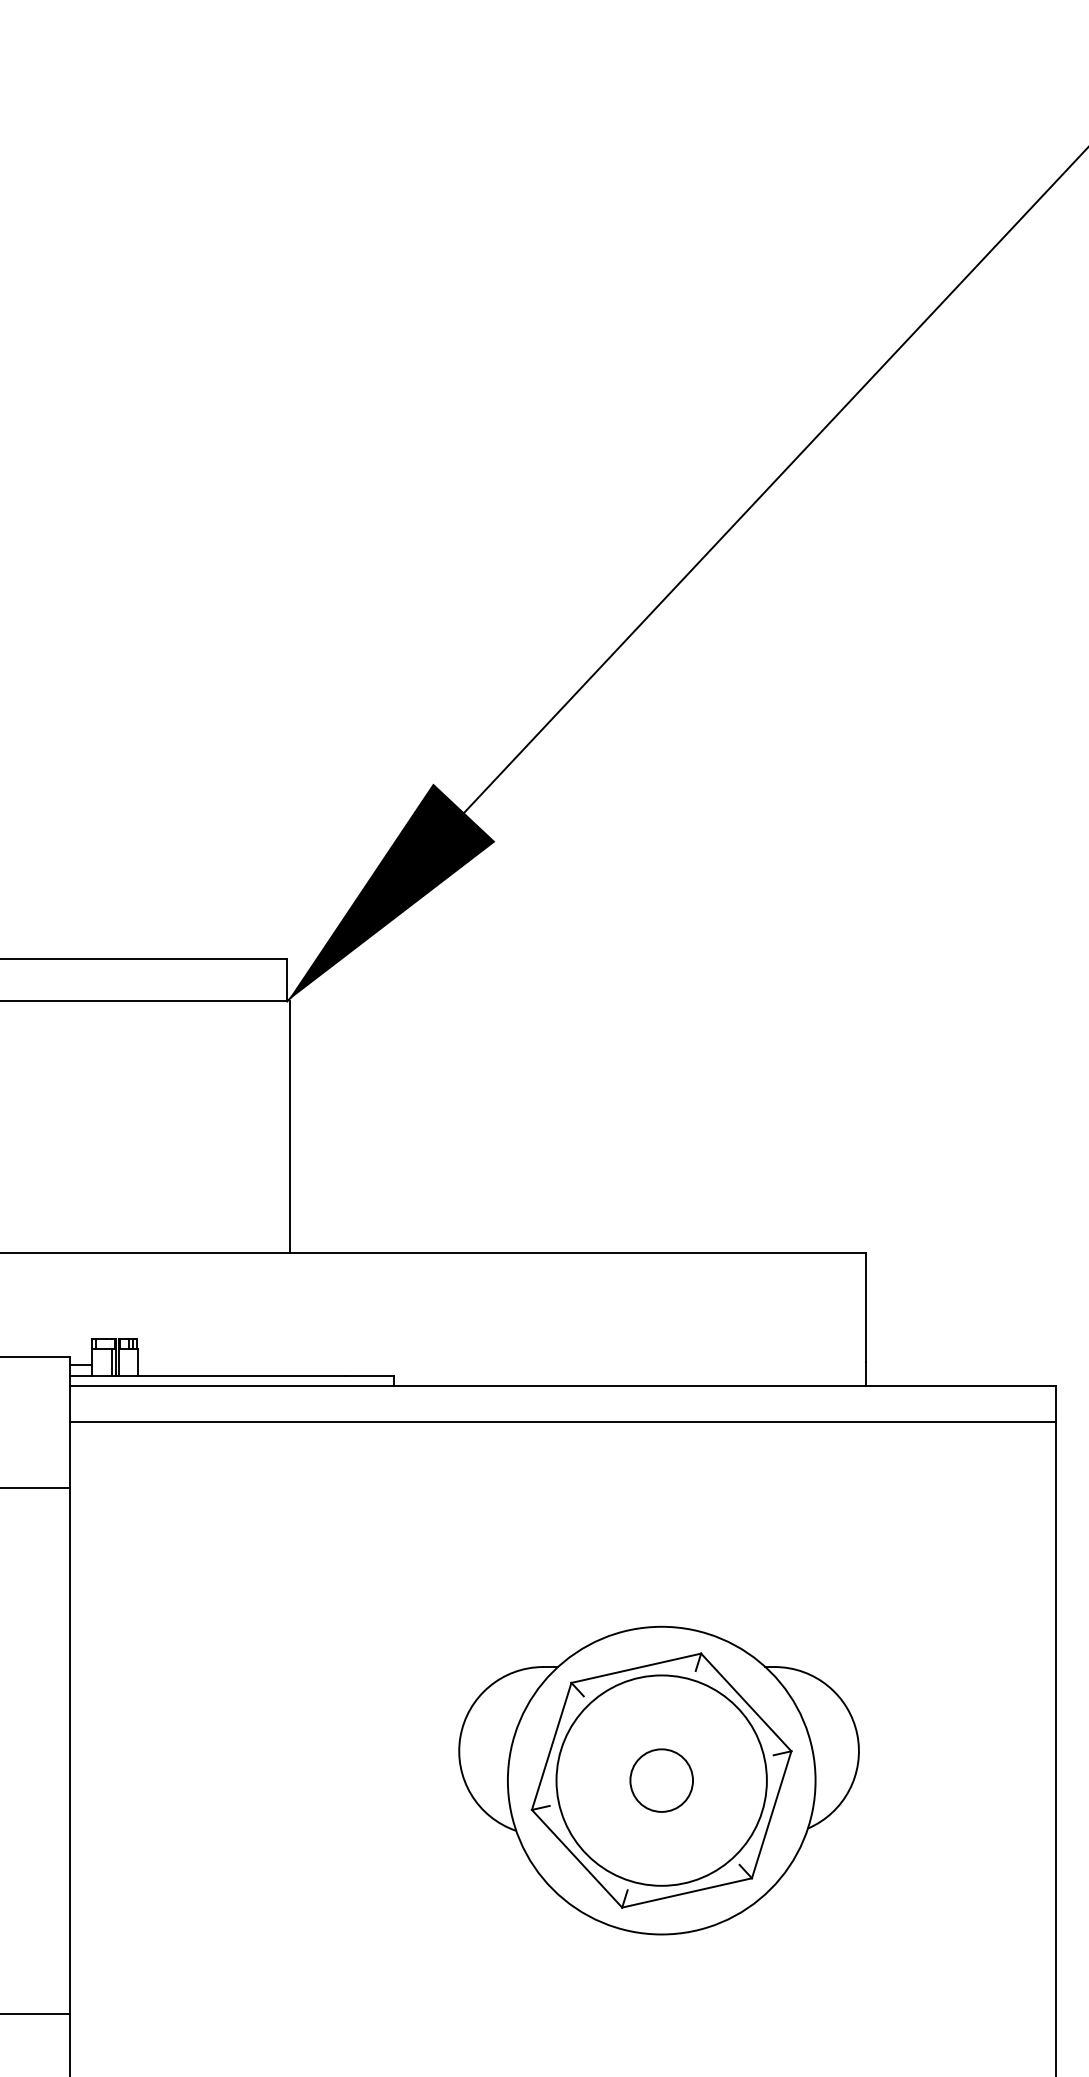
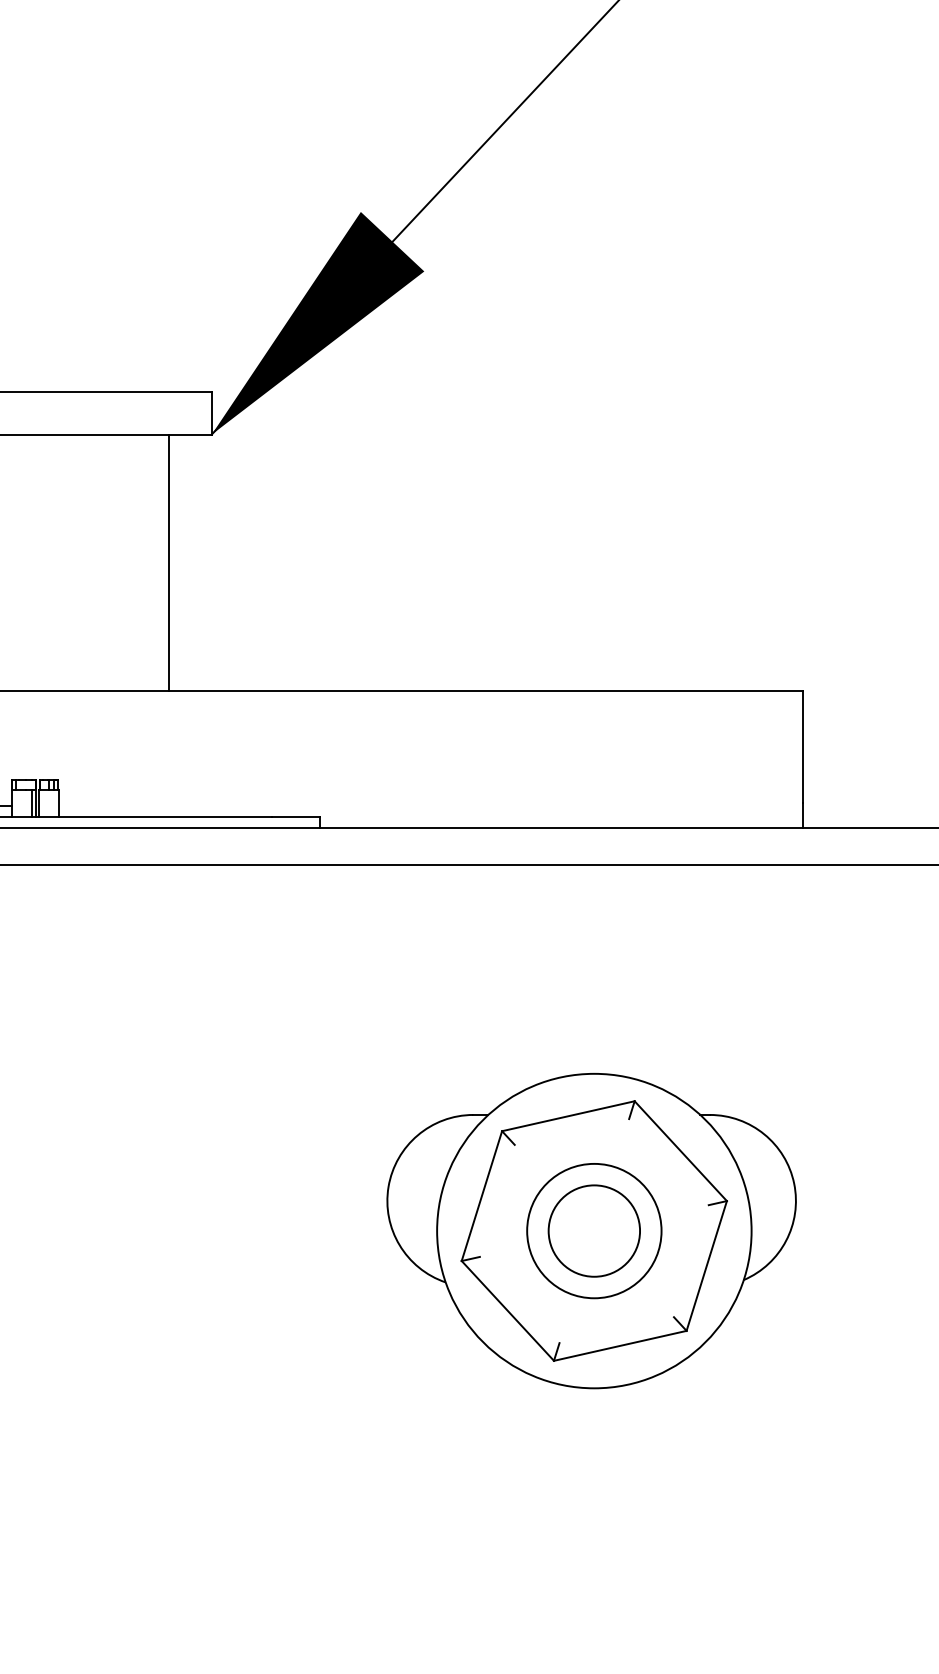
line: (290, 1126) -> (168, 562), moved
circle: (661, 1780) -> (594, 1230), size x0.62
circle: (661, 1780) -> (594, 1230), size x1.43

